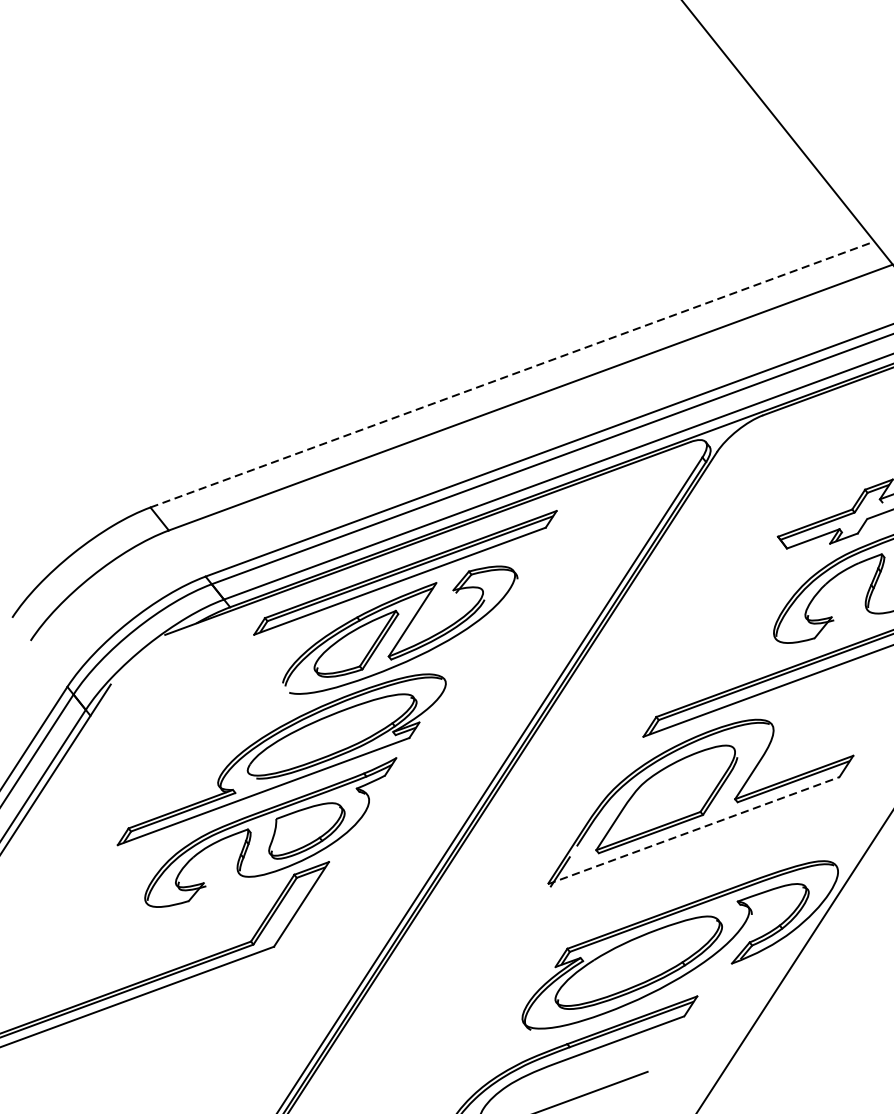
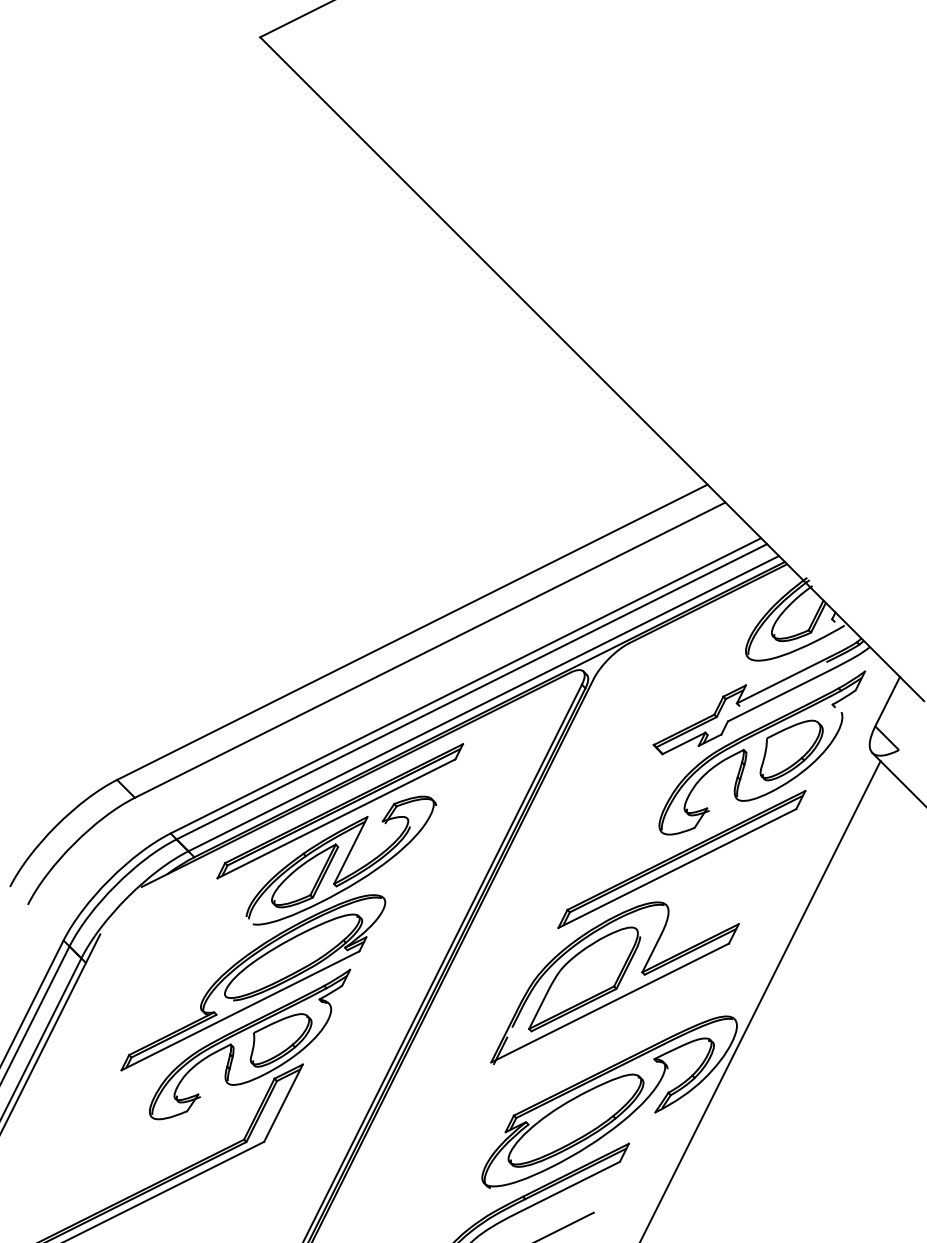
line: (512, 374) -> (412, 632), dashed -> solid
line: (694, 831) -> (610, 1003), dashed -> solid

